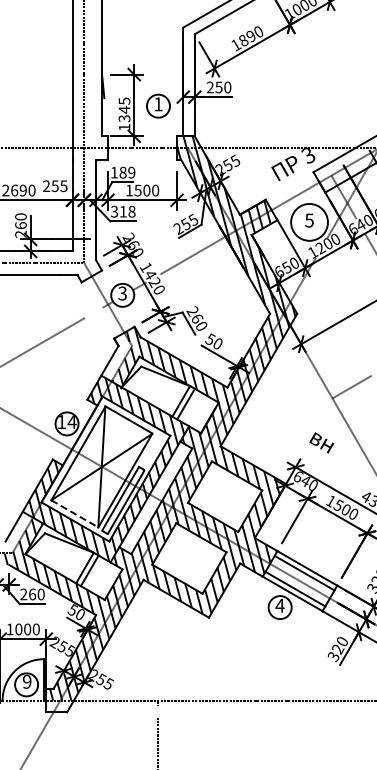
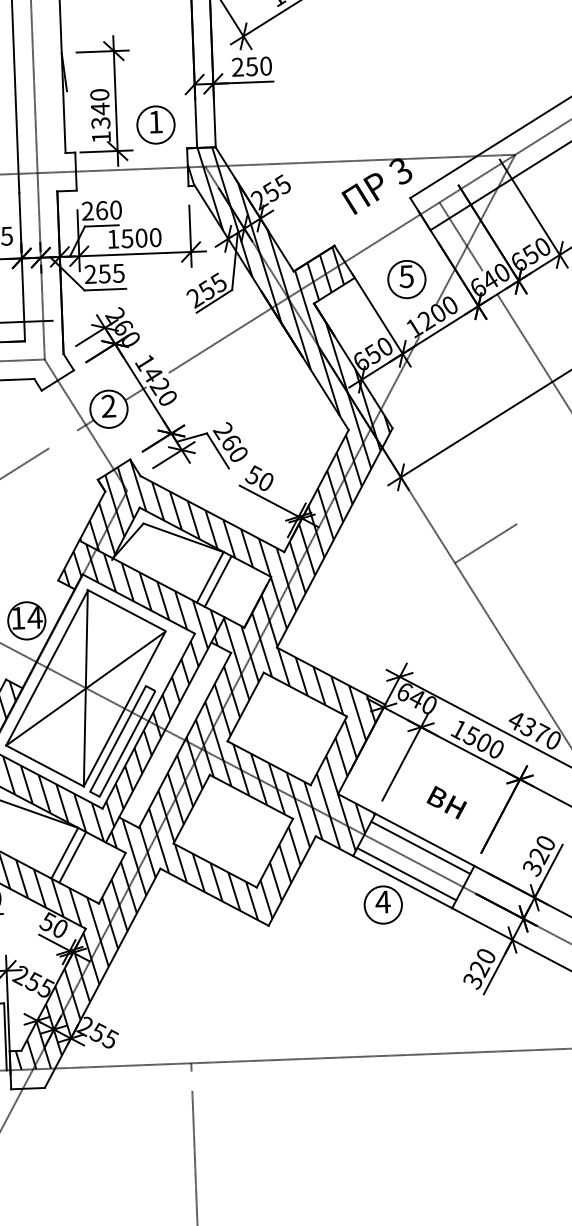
text: (124, 100) -> (99, 93), 1345 -> 1340
part: (158, 105) -> (156, 123), moved
text: (122, 172) -> (100, 210), 189 -> 260
text: (123, 211) -> (105, 273), 318 -> 255
circle: (309, 221) -> (406, 278), size x0.62
text: (122, 293) -> (108, 406), 3 -> 2
hatch: (116, 357) -> (102, 510), added
text: (321, 442) -> (446, 801), moved
line: (75, 514) -> (46, 767), dashed -> solid

